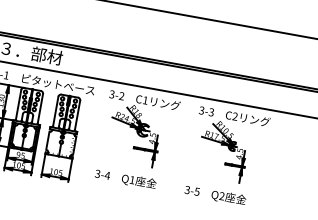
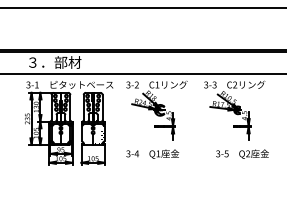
text: (215, 194) -> (242, 153), moved

